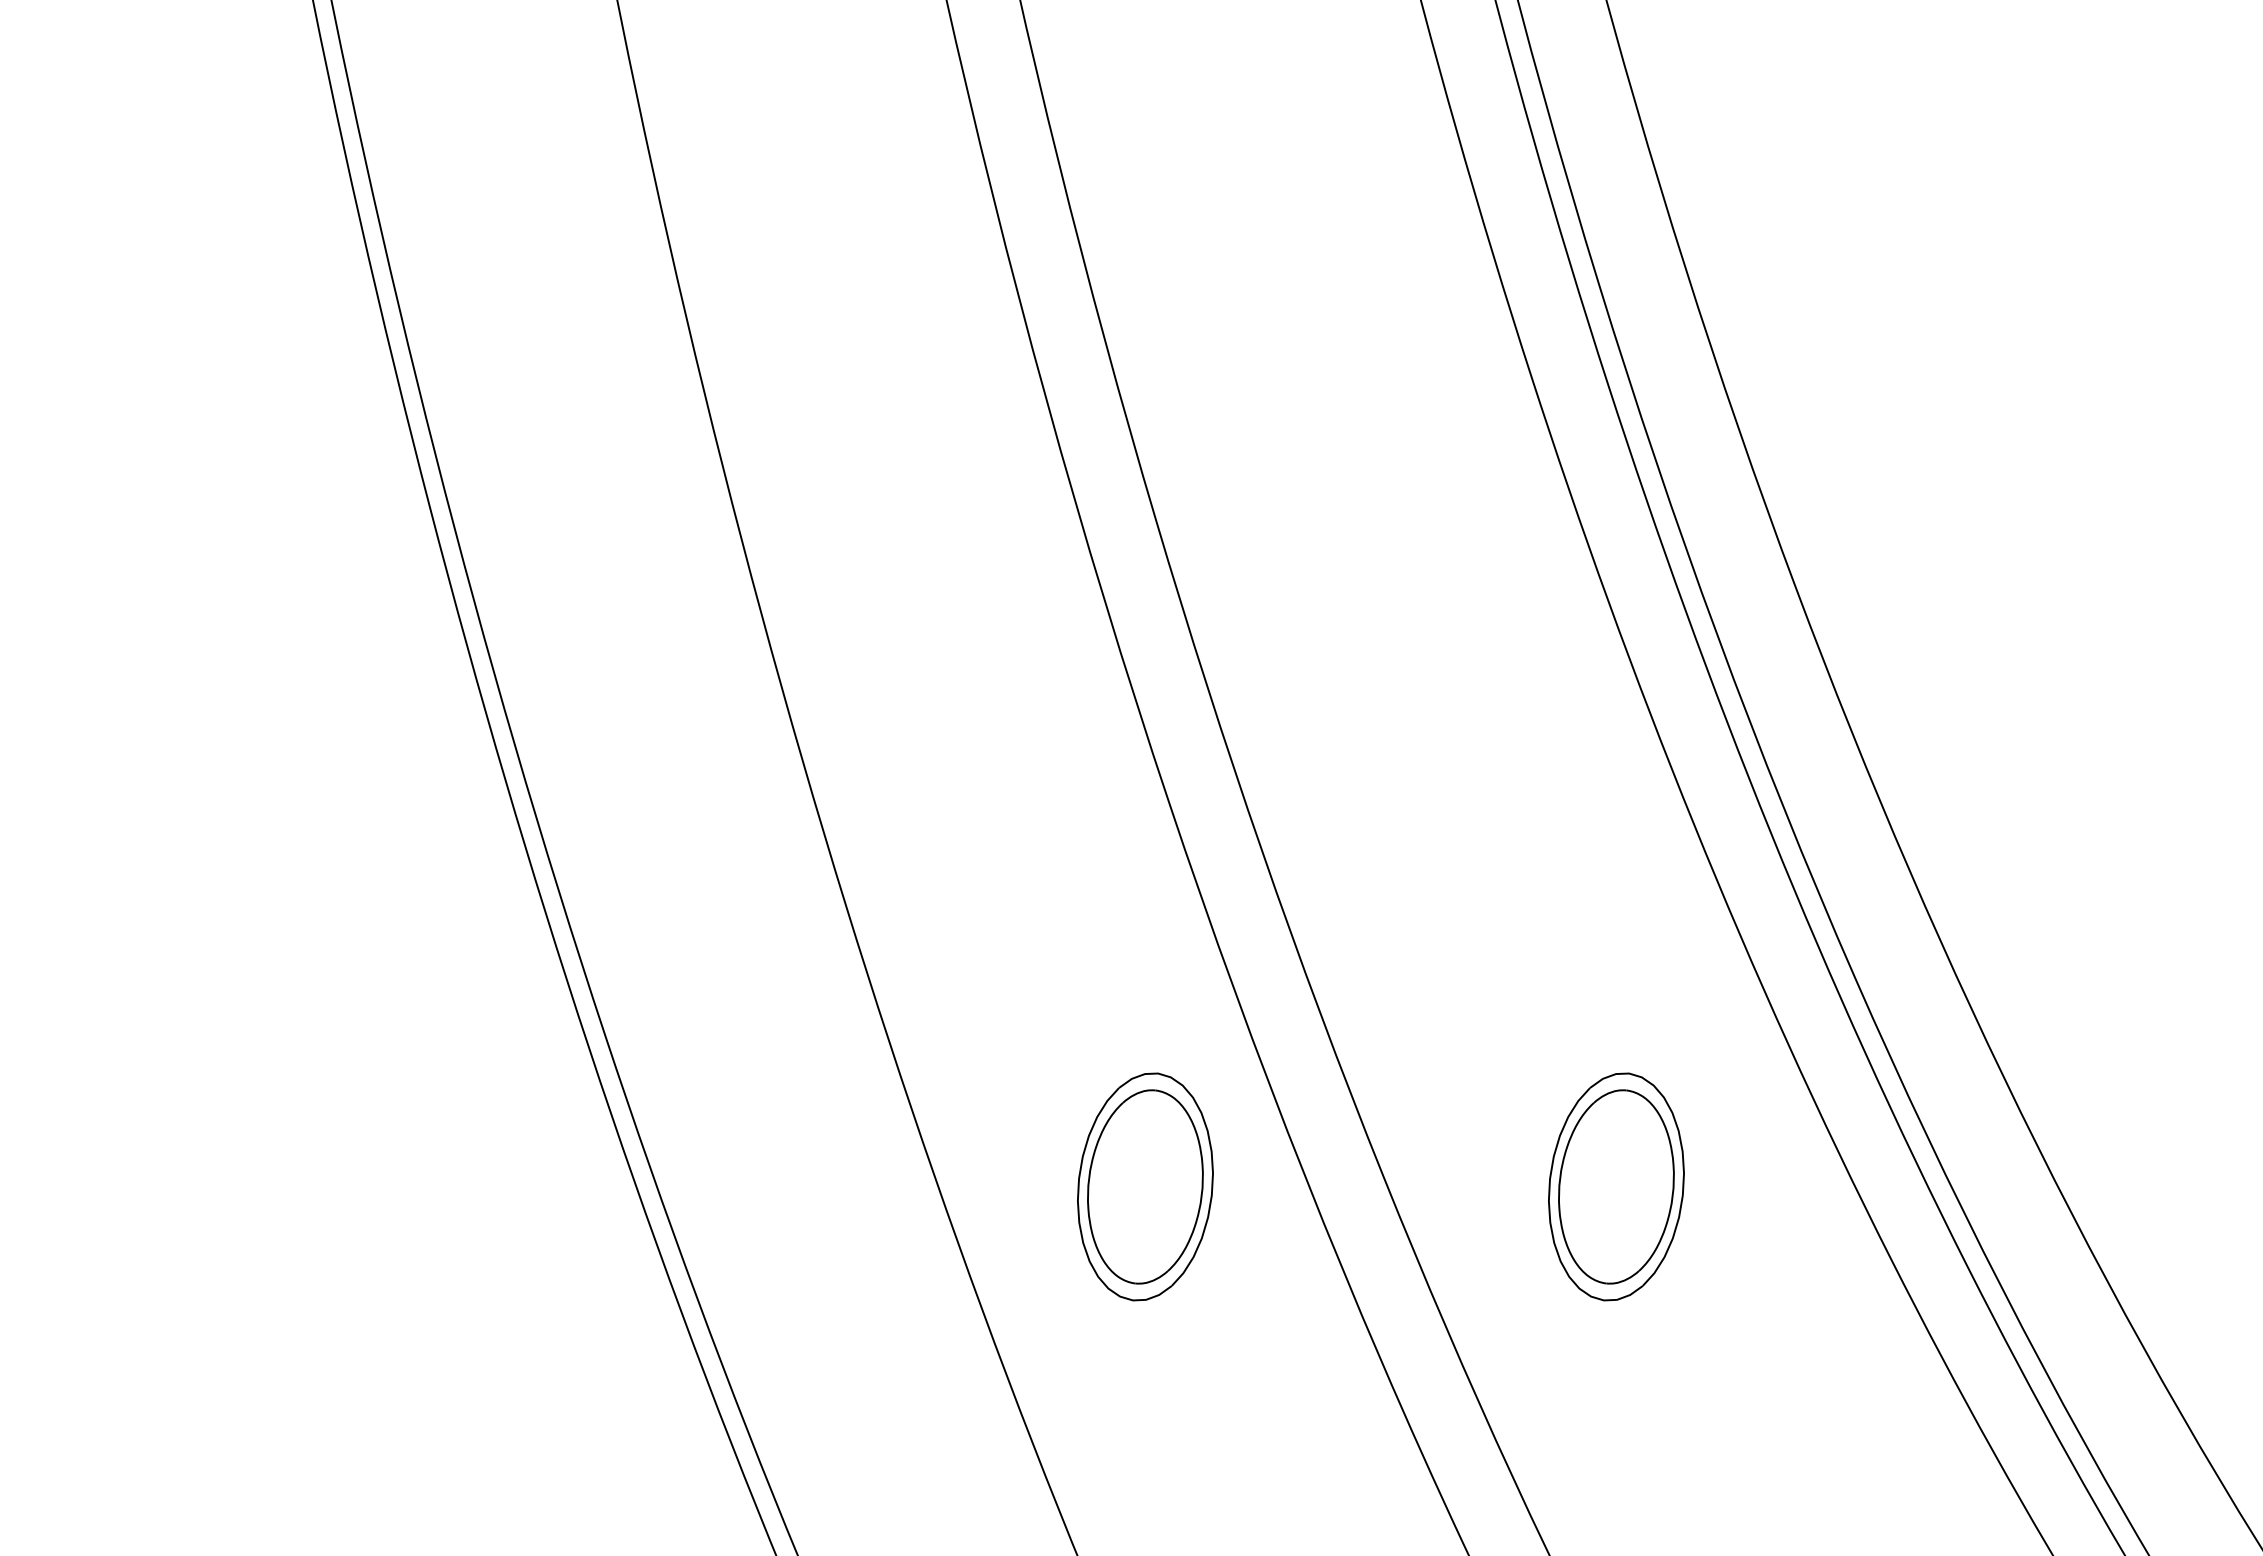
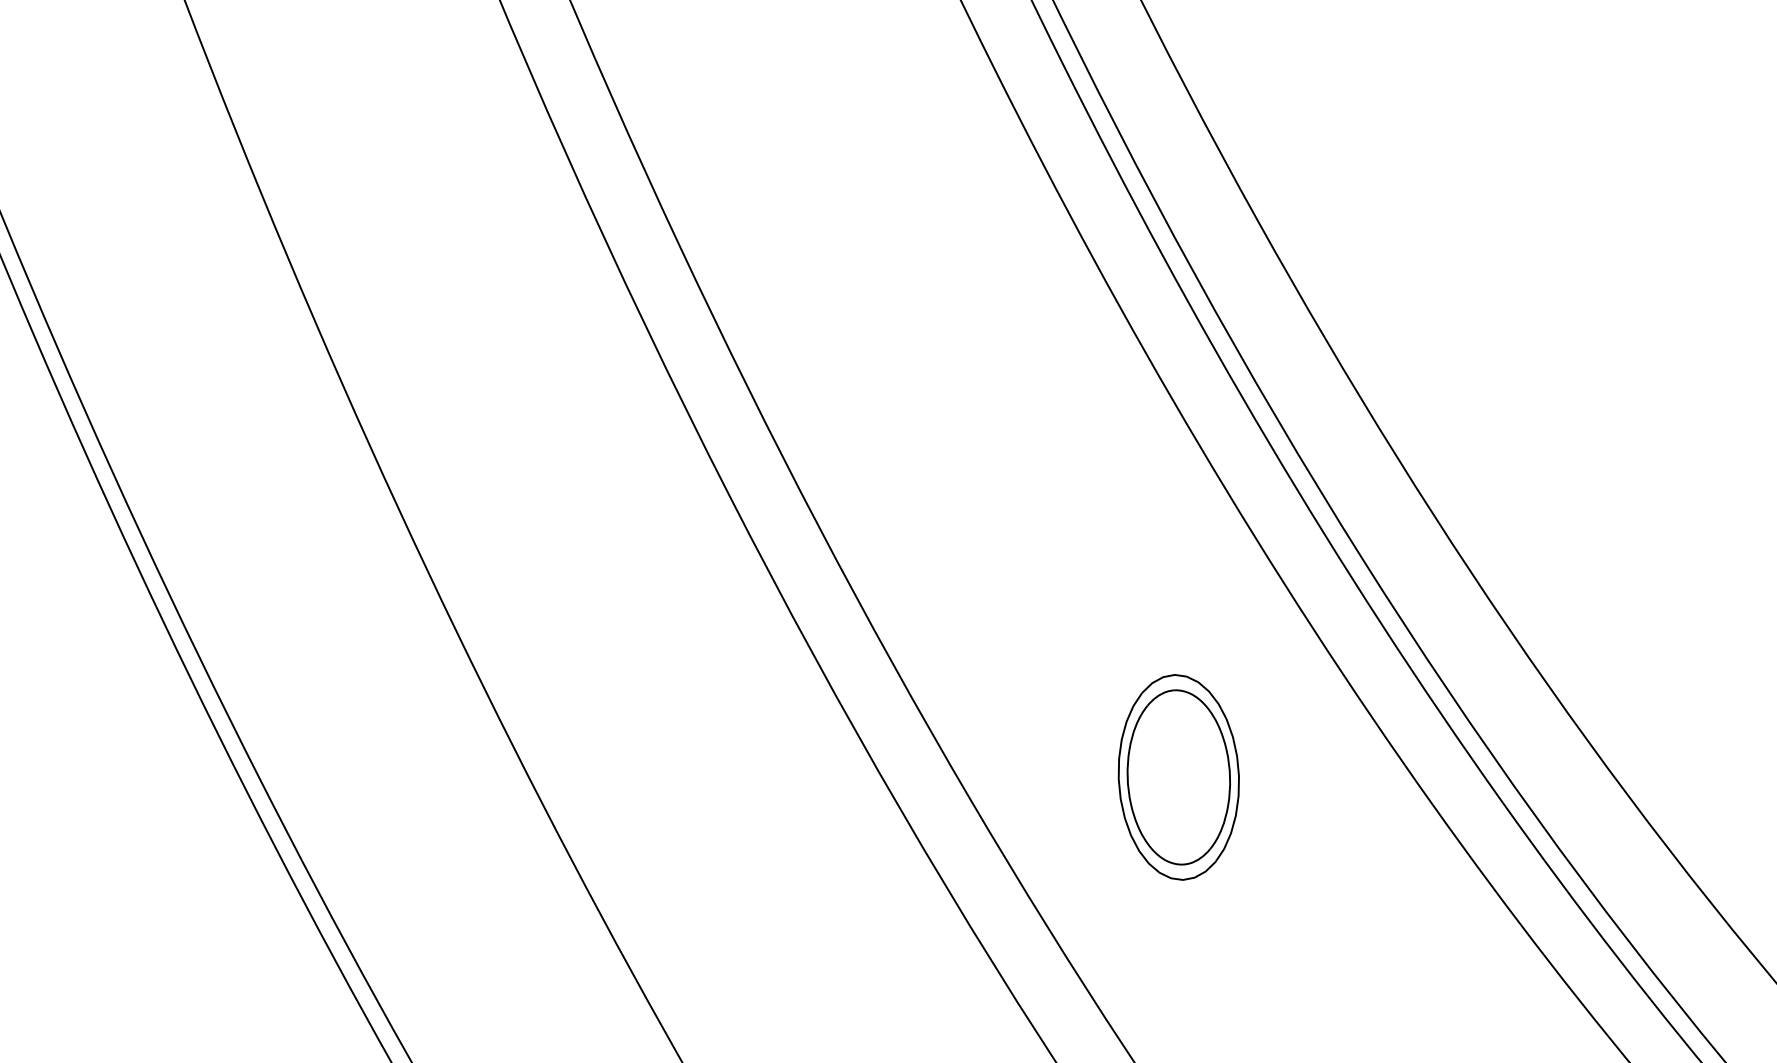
part: (1145, 1186) -> (760, 840), removed

